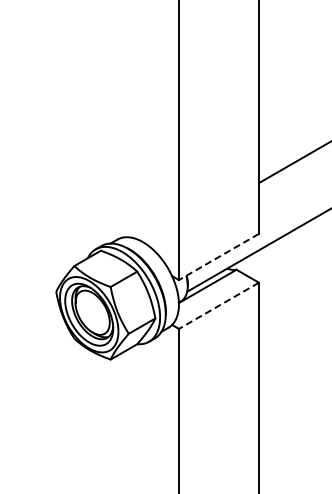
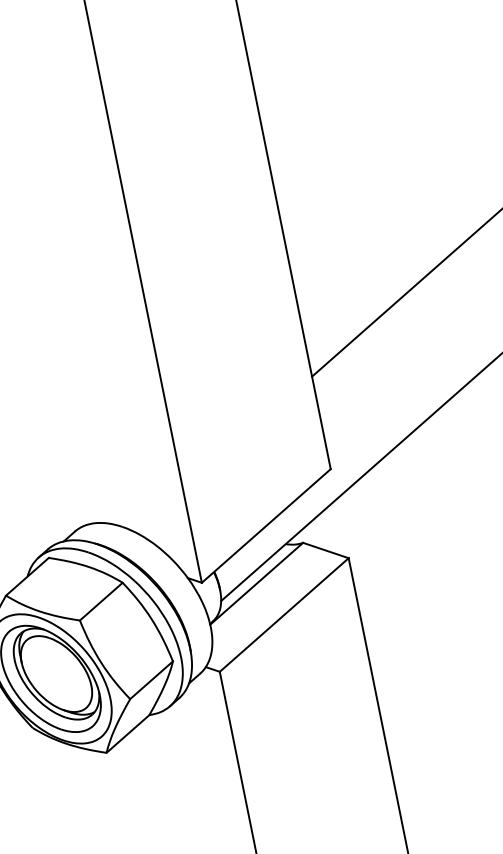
line: (218, 257) -> (265, 527), dashed -> solid
line: (218, 306) -> (283, 616), dashed -> solid

